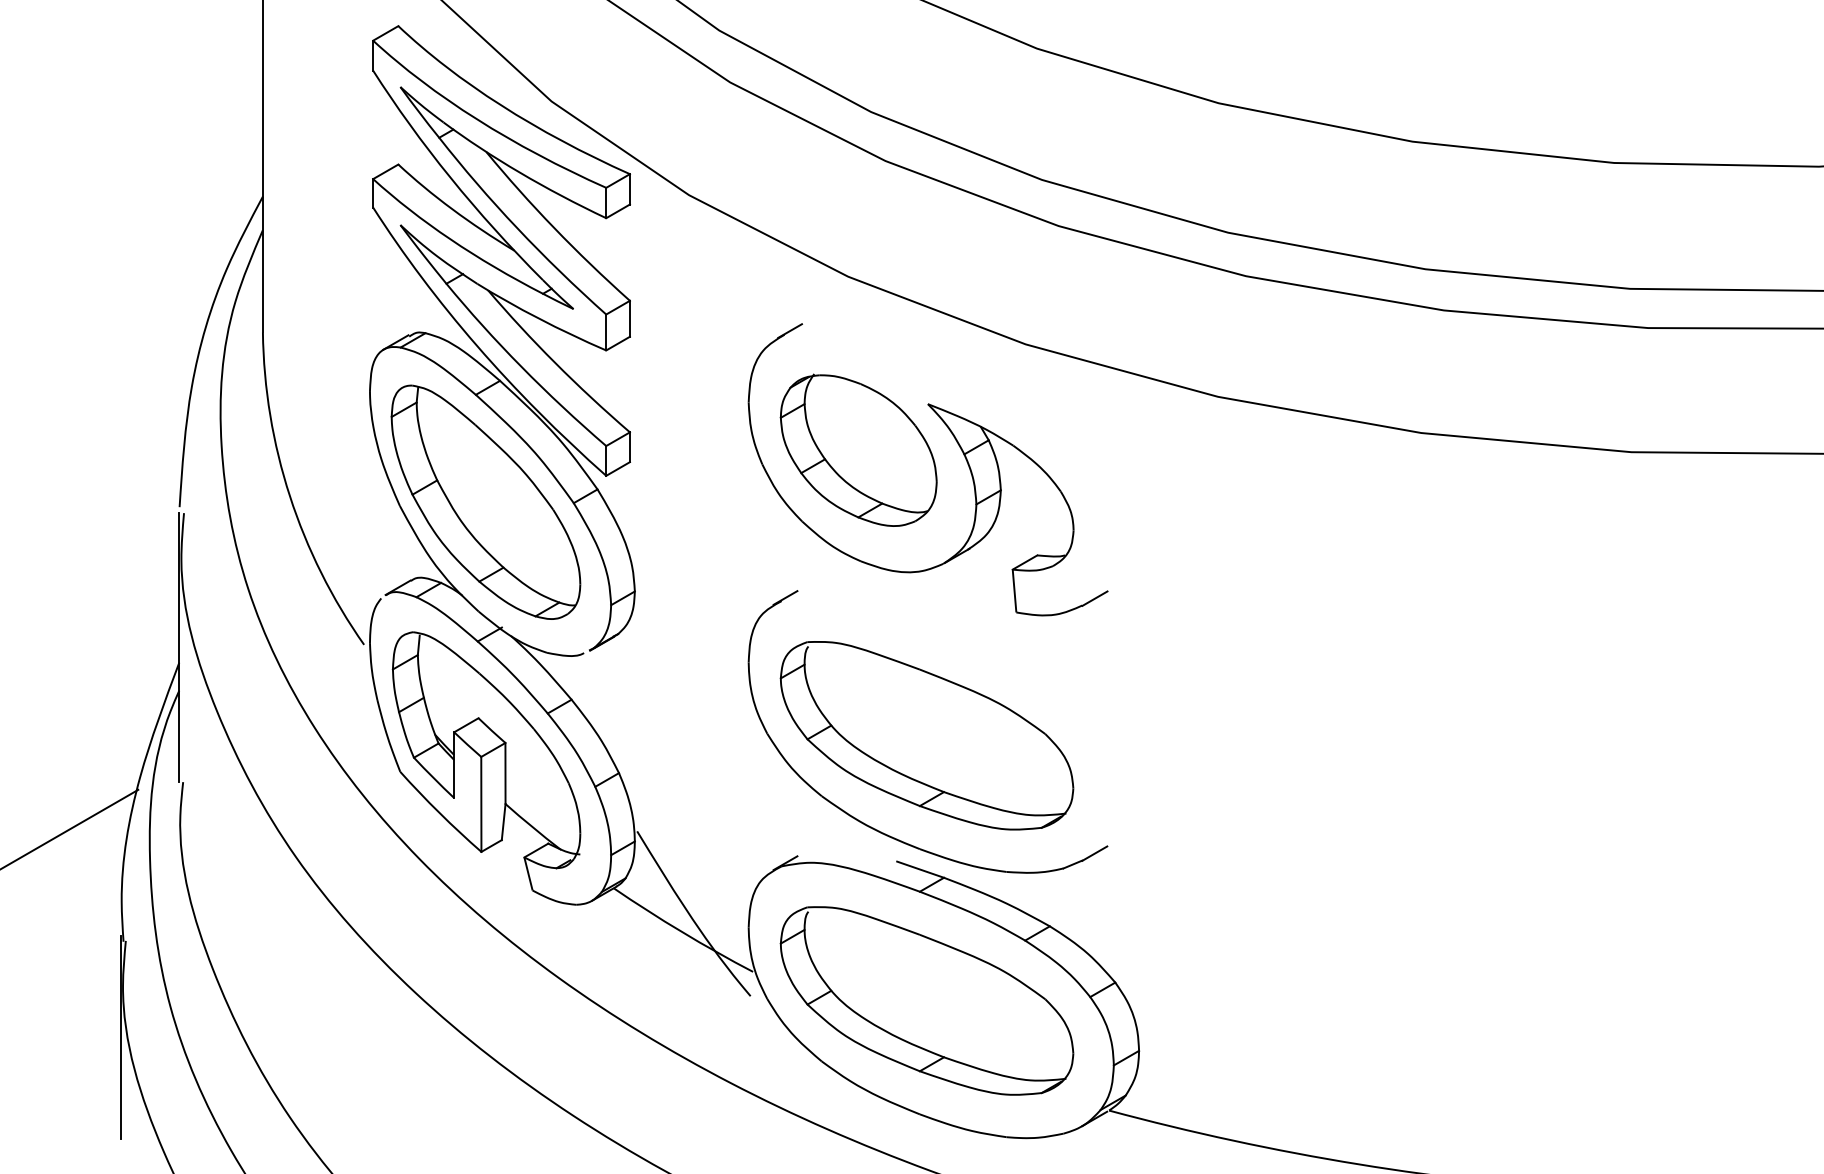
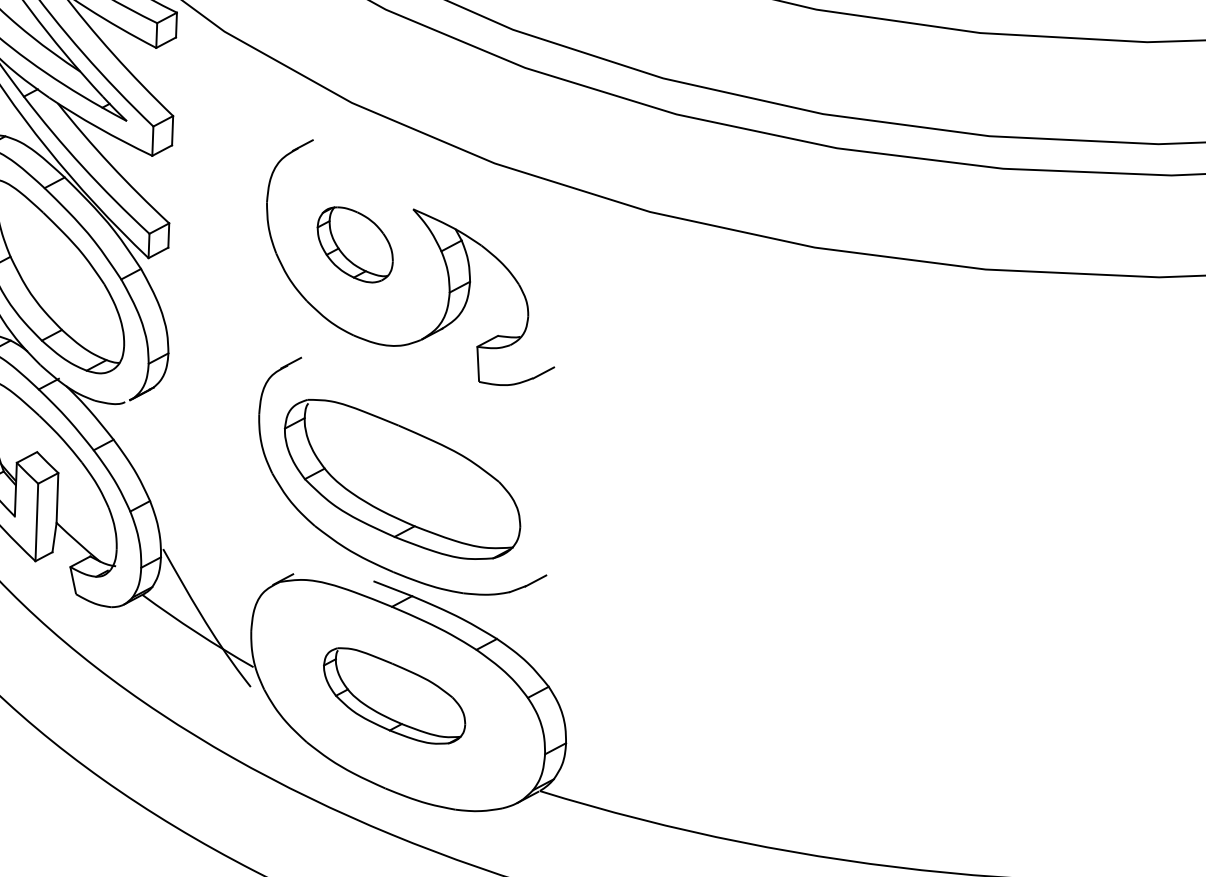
part: (858, 449) -> (355, 244), size x0.6
part: (926, 1000) -> (394, 695), size x0.6

